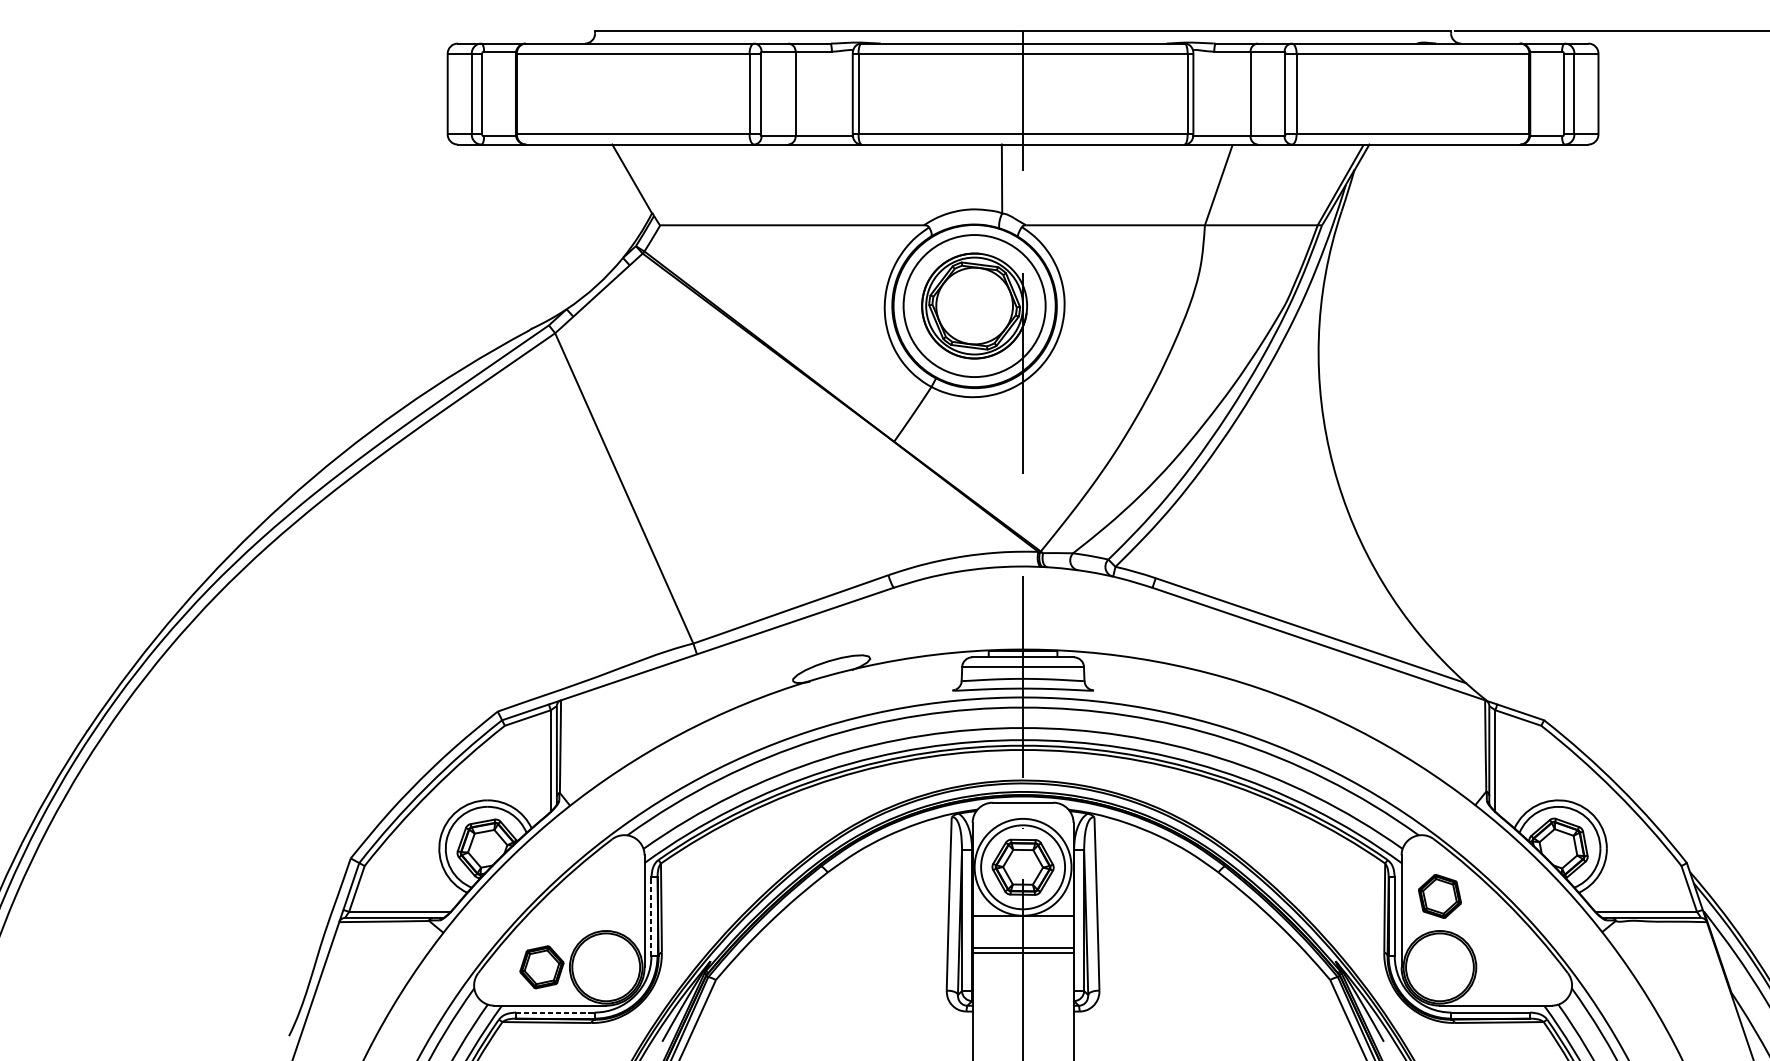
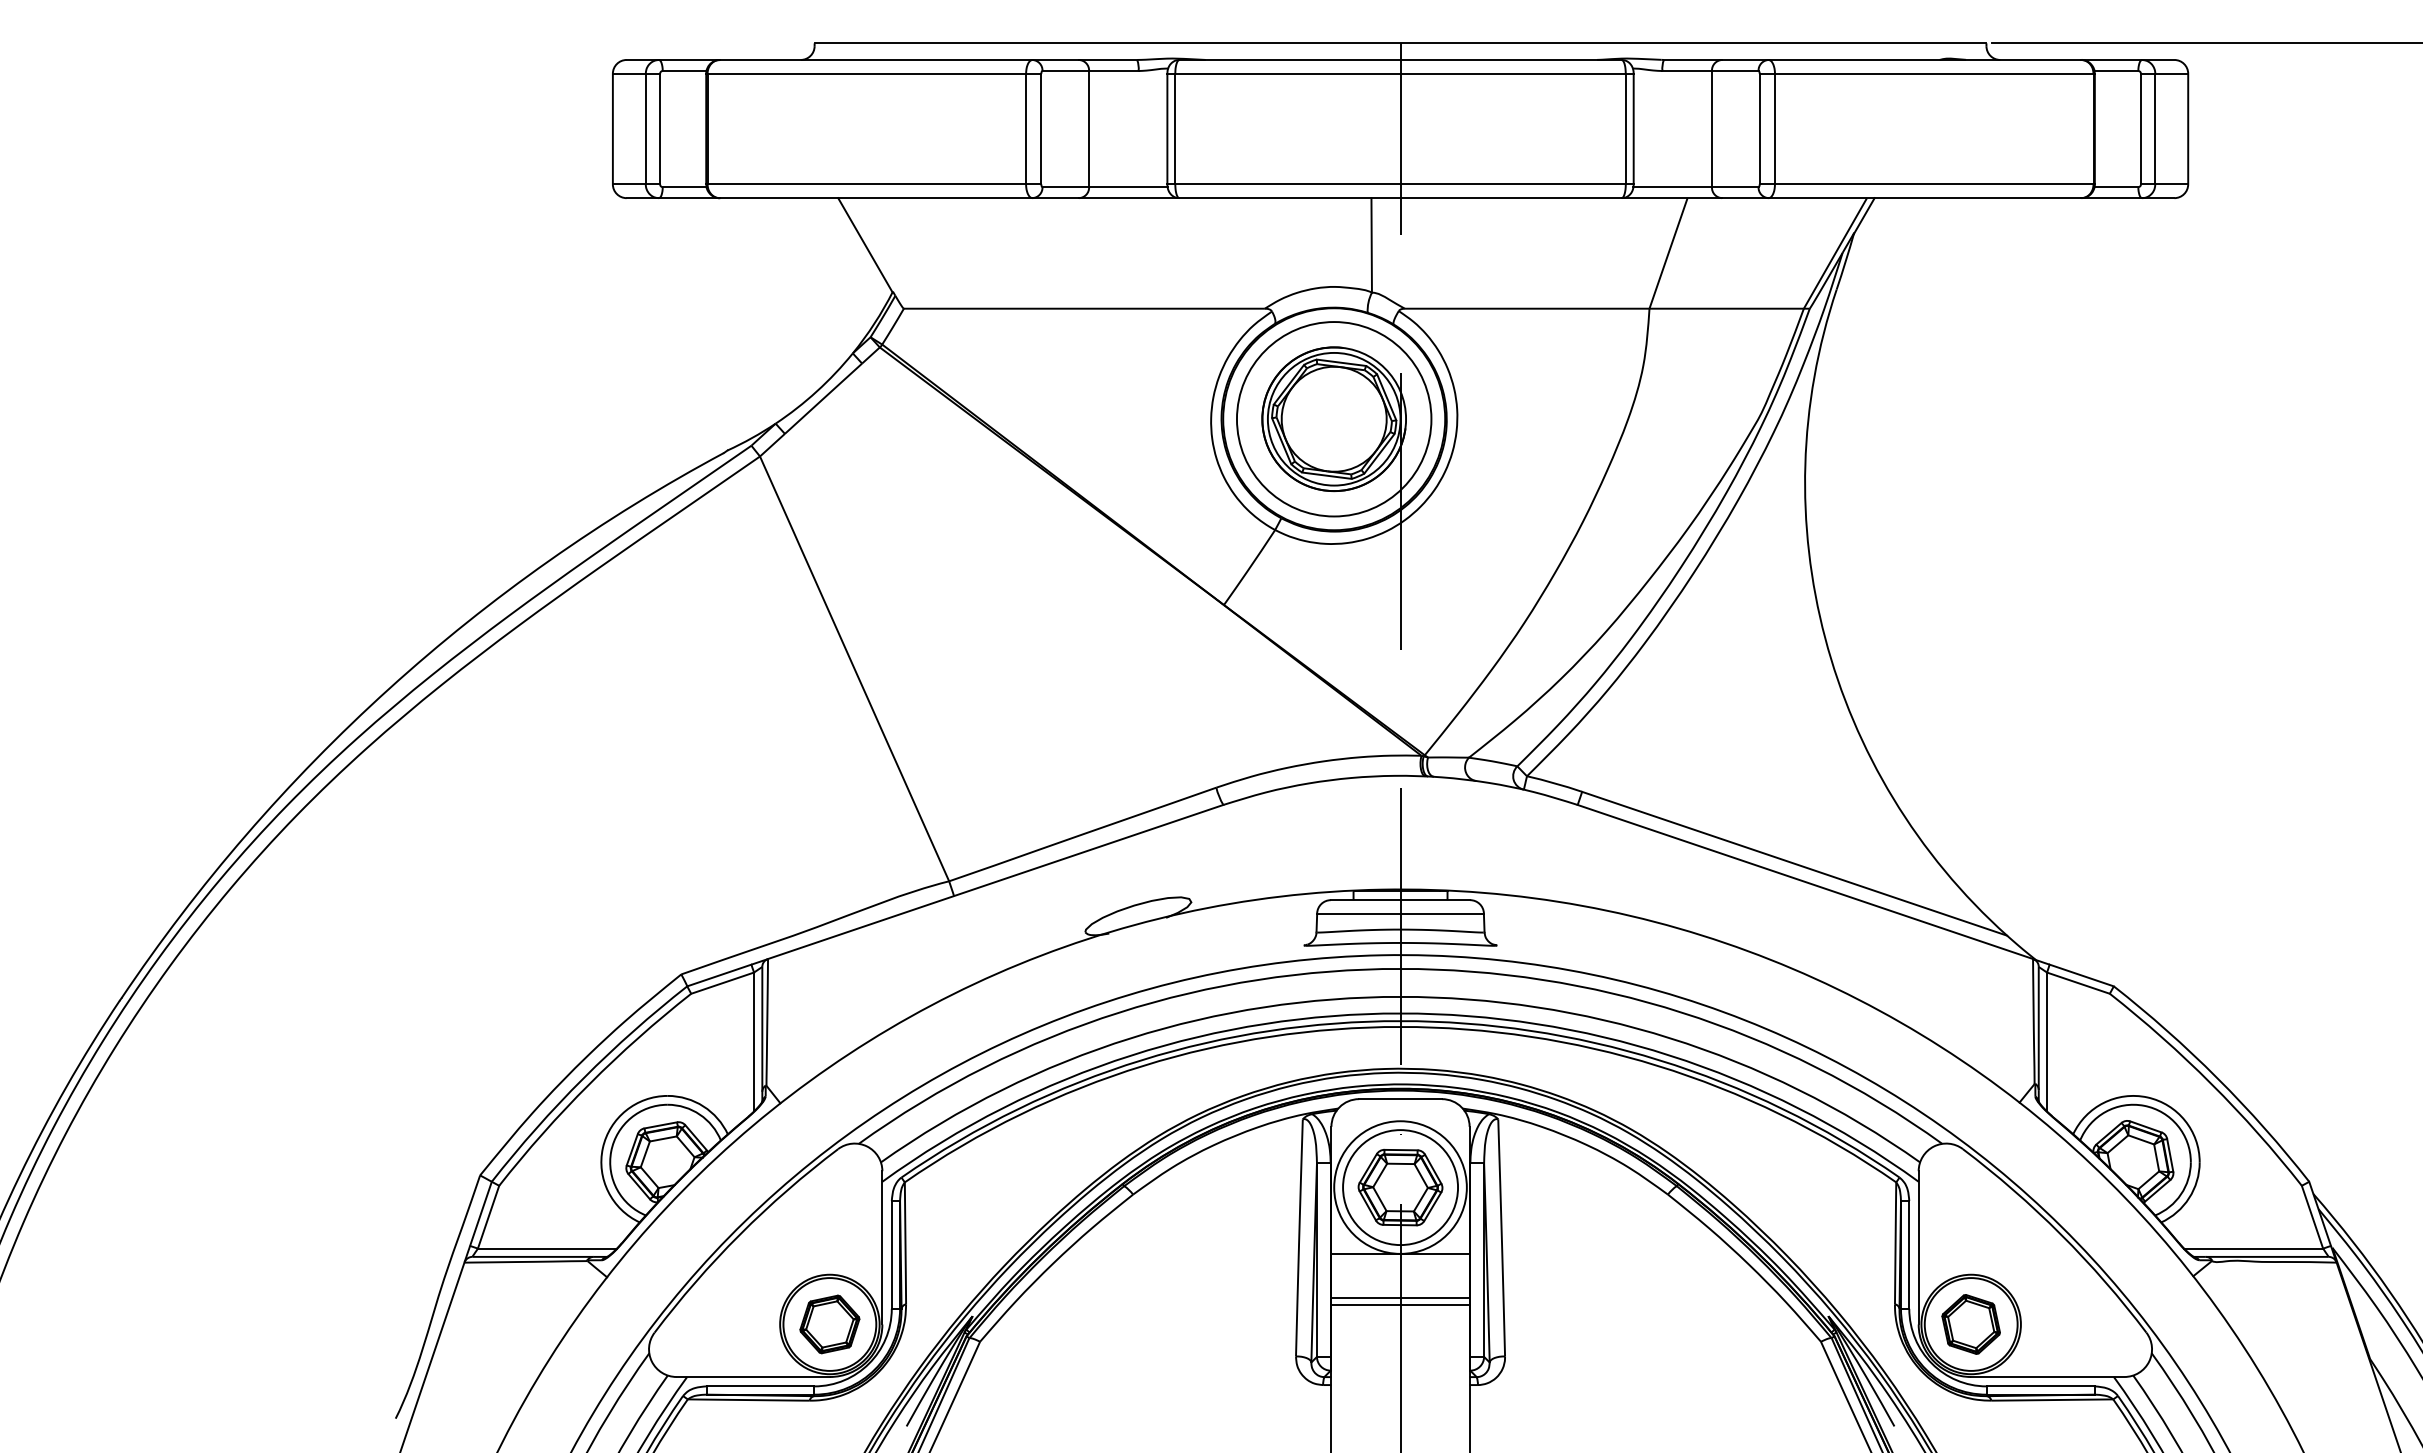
part: (1439, 896) -> (1970, 1324), moved
line: (651, 916) -> (891, 1254), dashed -> solid
part: (541, 967) -> (829, 1324), moved
line: (555, 1012) -> (760, 1386), dashed -> solid

